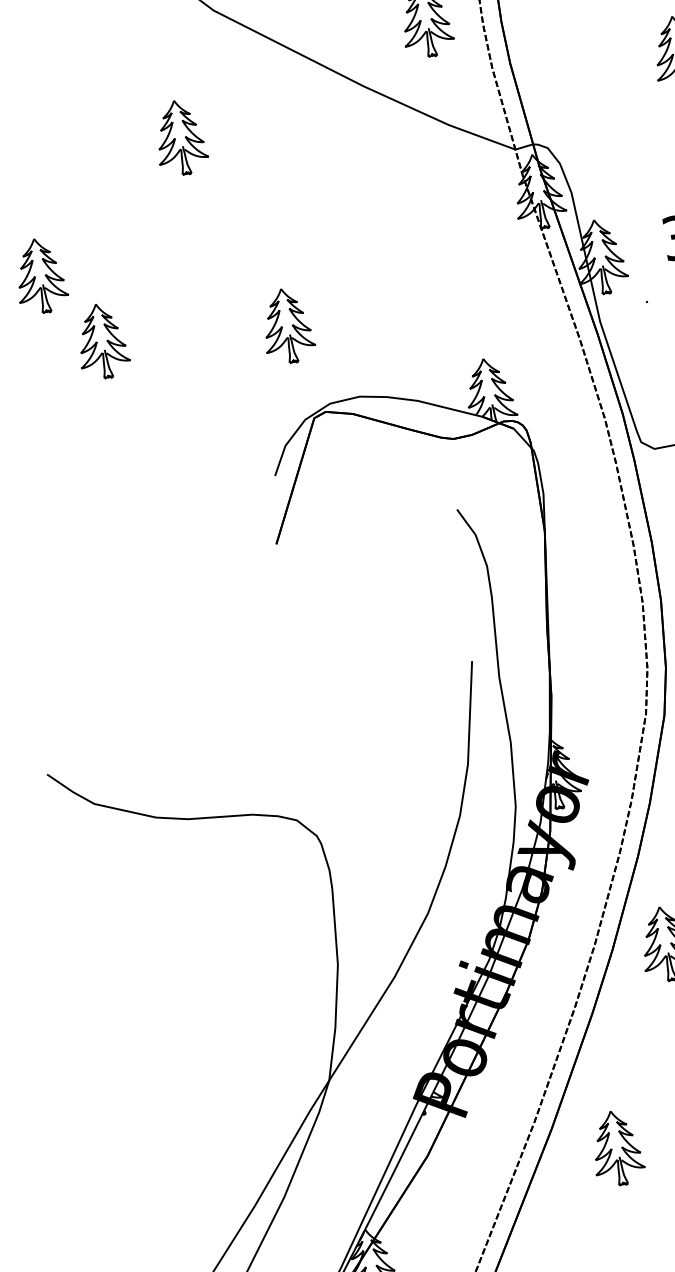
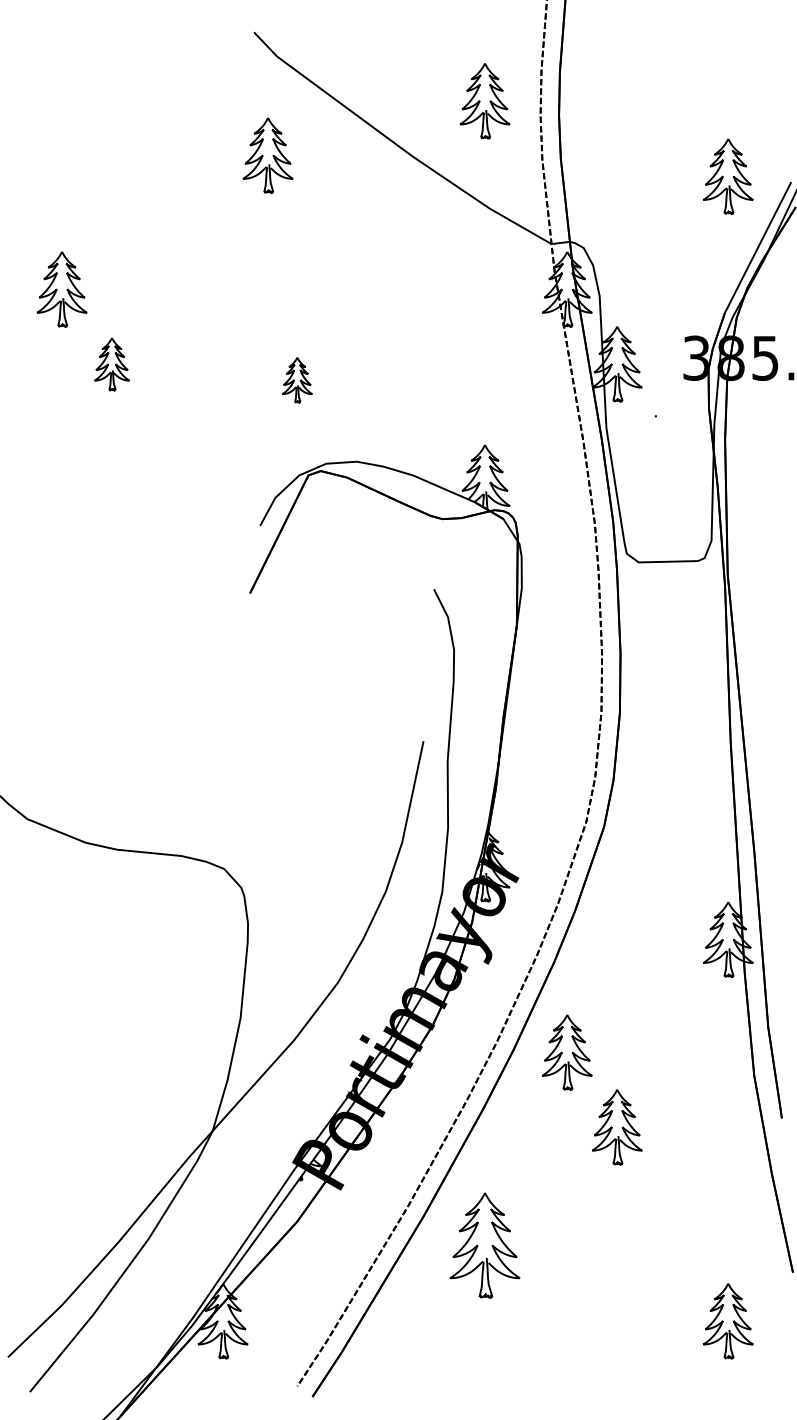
part: (179, 137) -> (267, 155), moved
part: (287, 326) -> (297, 380), size x0.6
part: (101, 341) -> (111, 364), size x0.7
part: (616, 1148) -> (484, 1245), size x1.4

